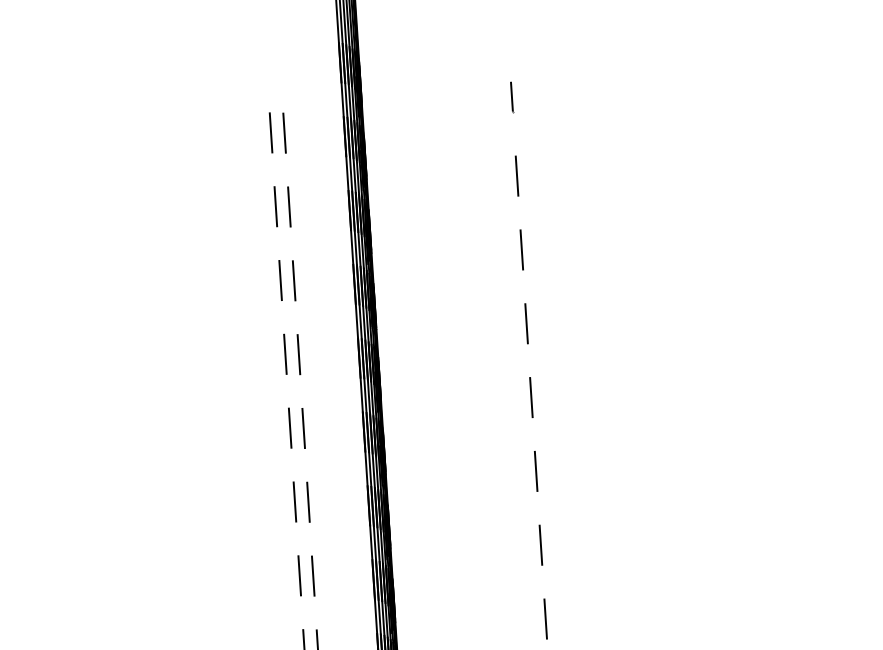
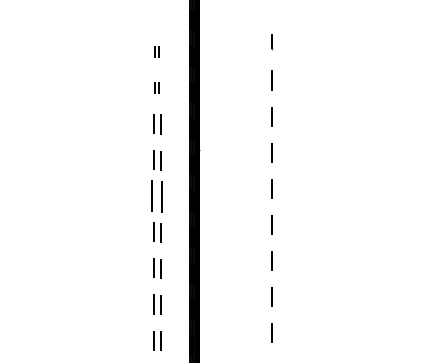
part: (278, 131) -> (157, 51), size x0.6
part: (283, 205) -> (157, 87), size x0.6
part: (297, 428) -> (157, 196), size x1.6

